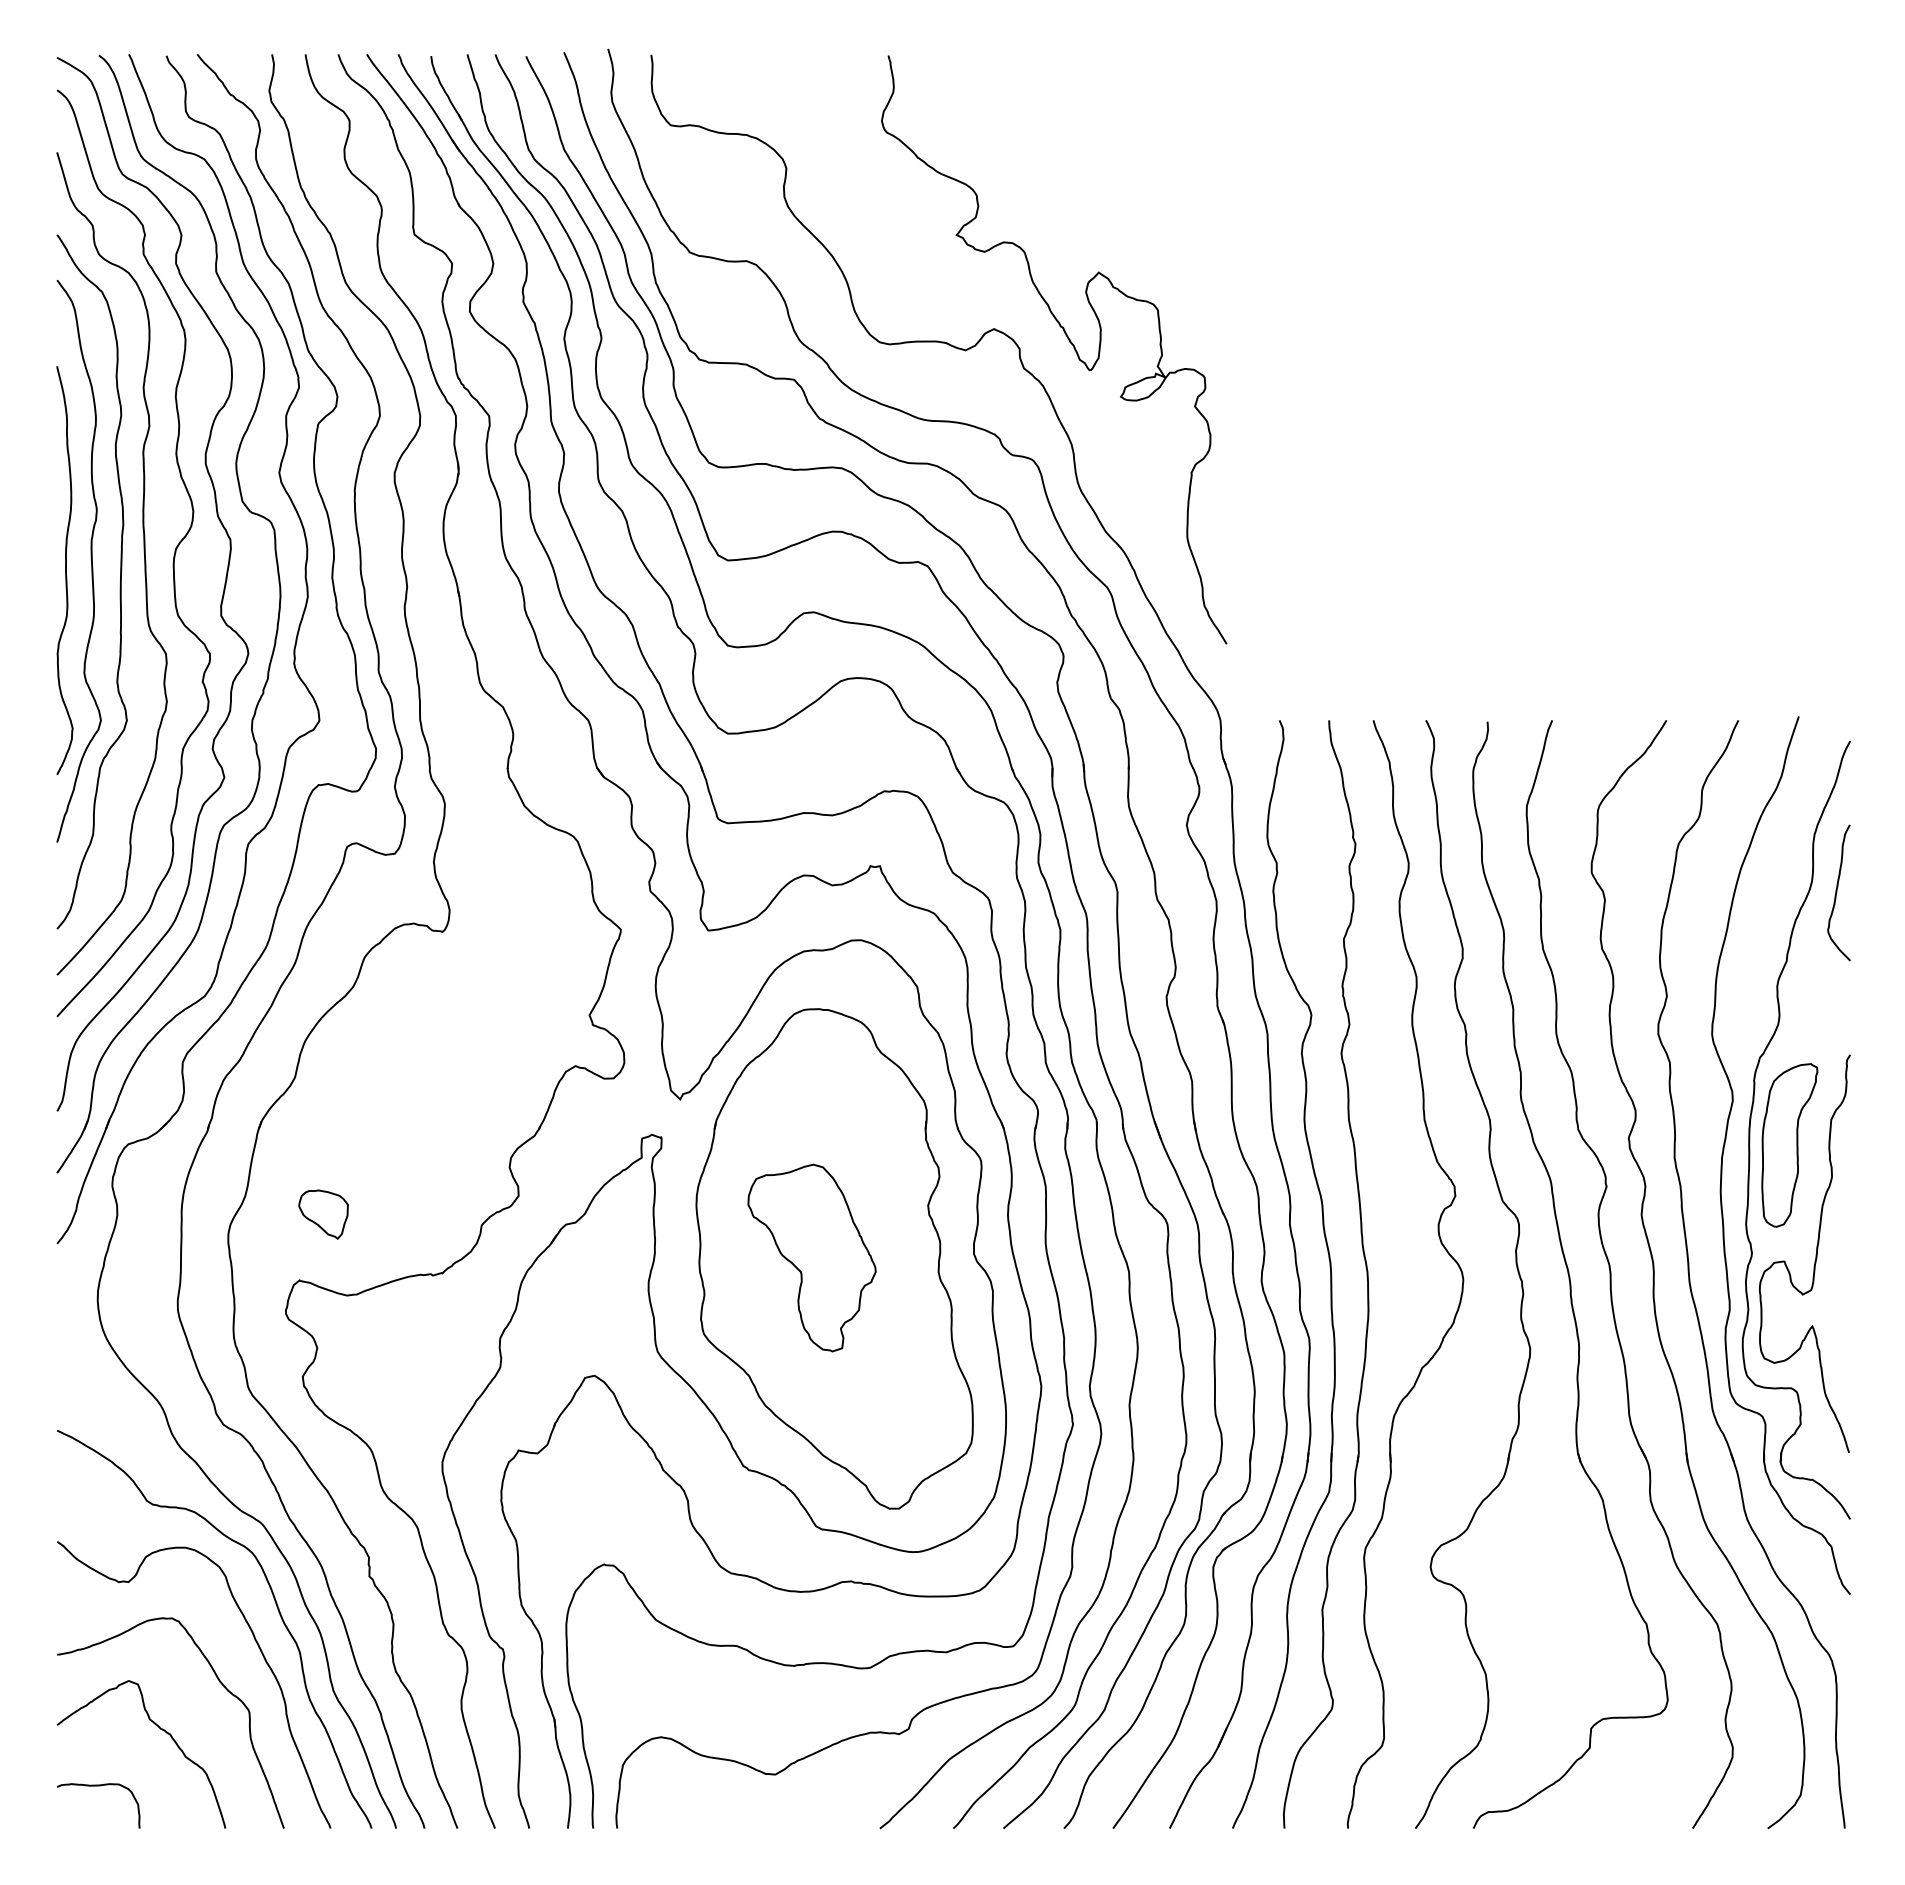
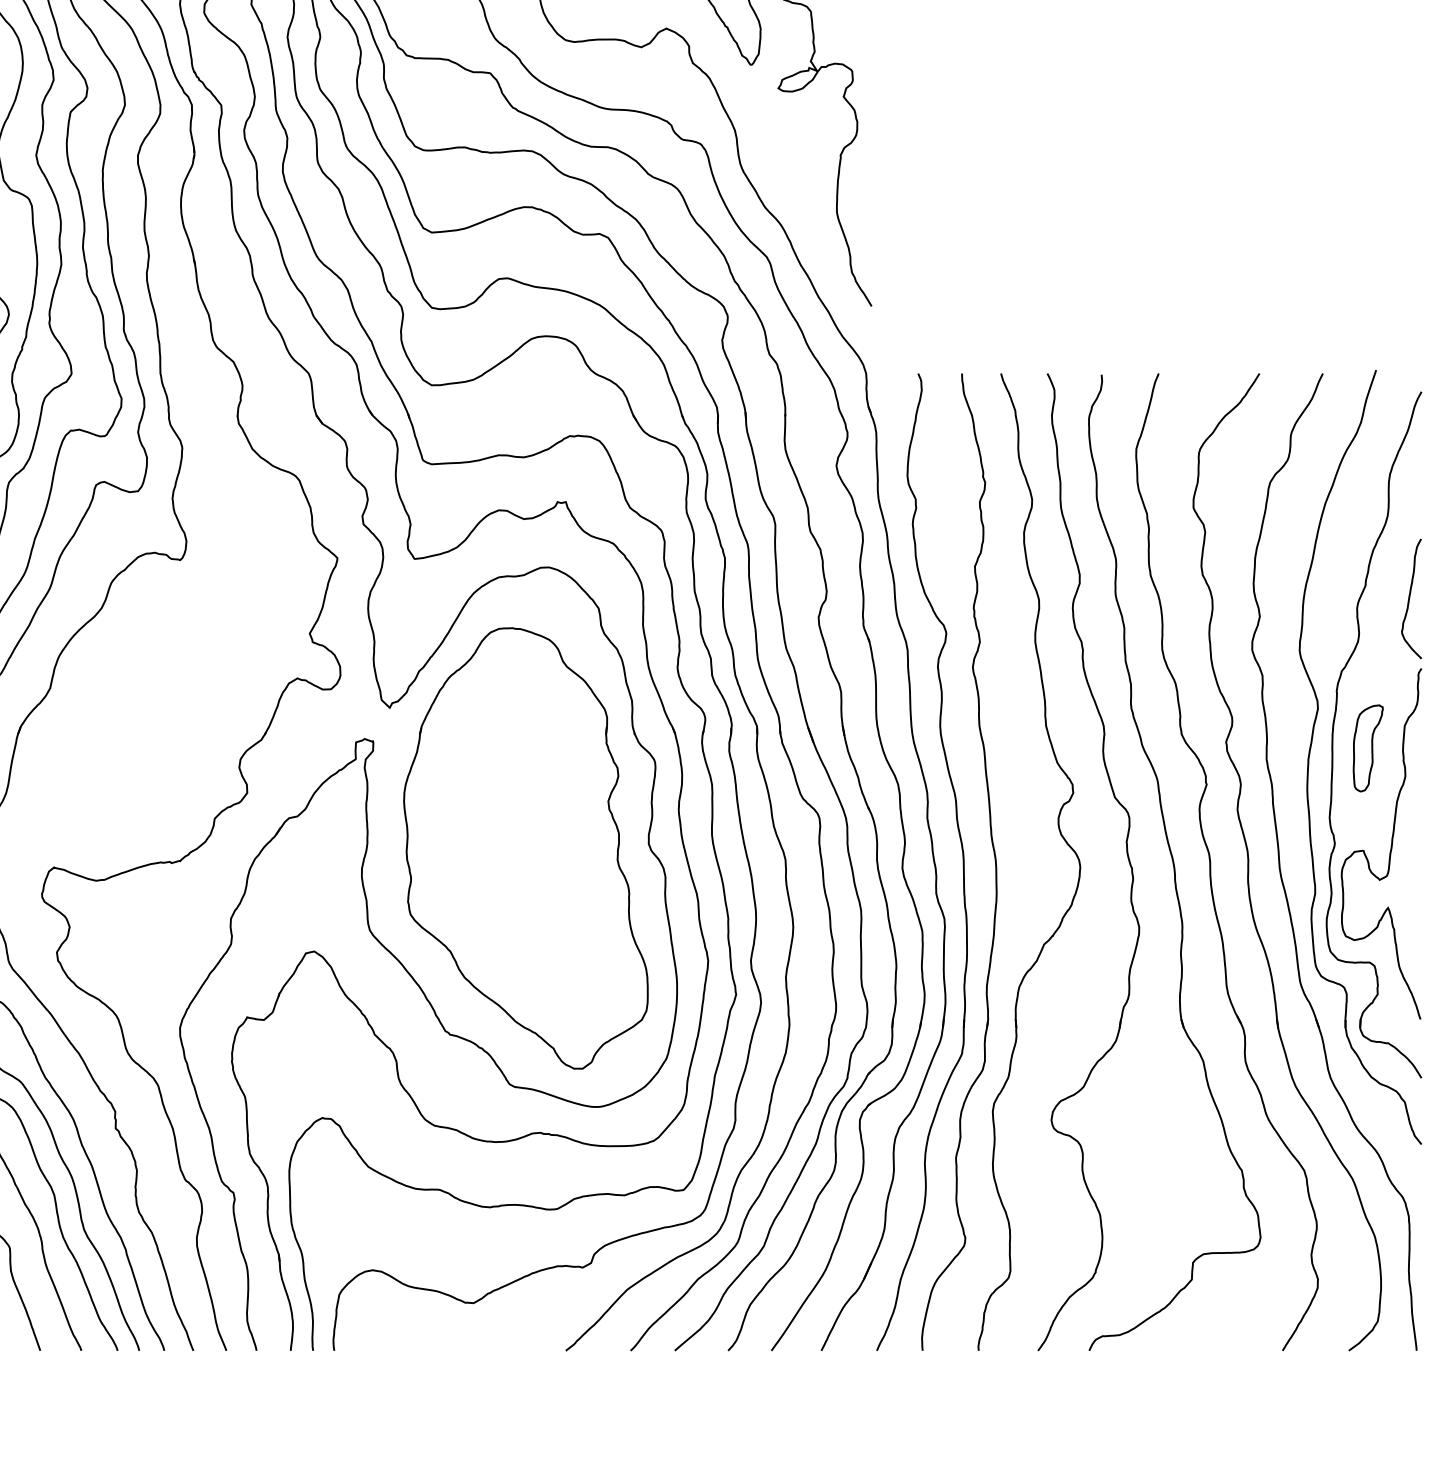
curve: (1837, 892) -> (1410, 598), moved
part: (1789, 1145) -> (1367, 748), size x0.6
part: (323, 1214) -> (75, 809), removed
part: (811, 1257) -> (505, 847), removed

